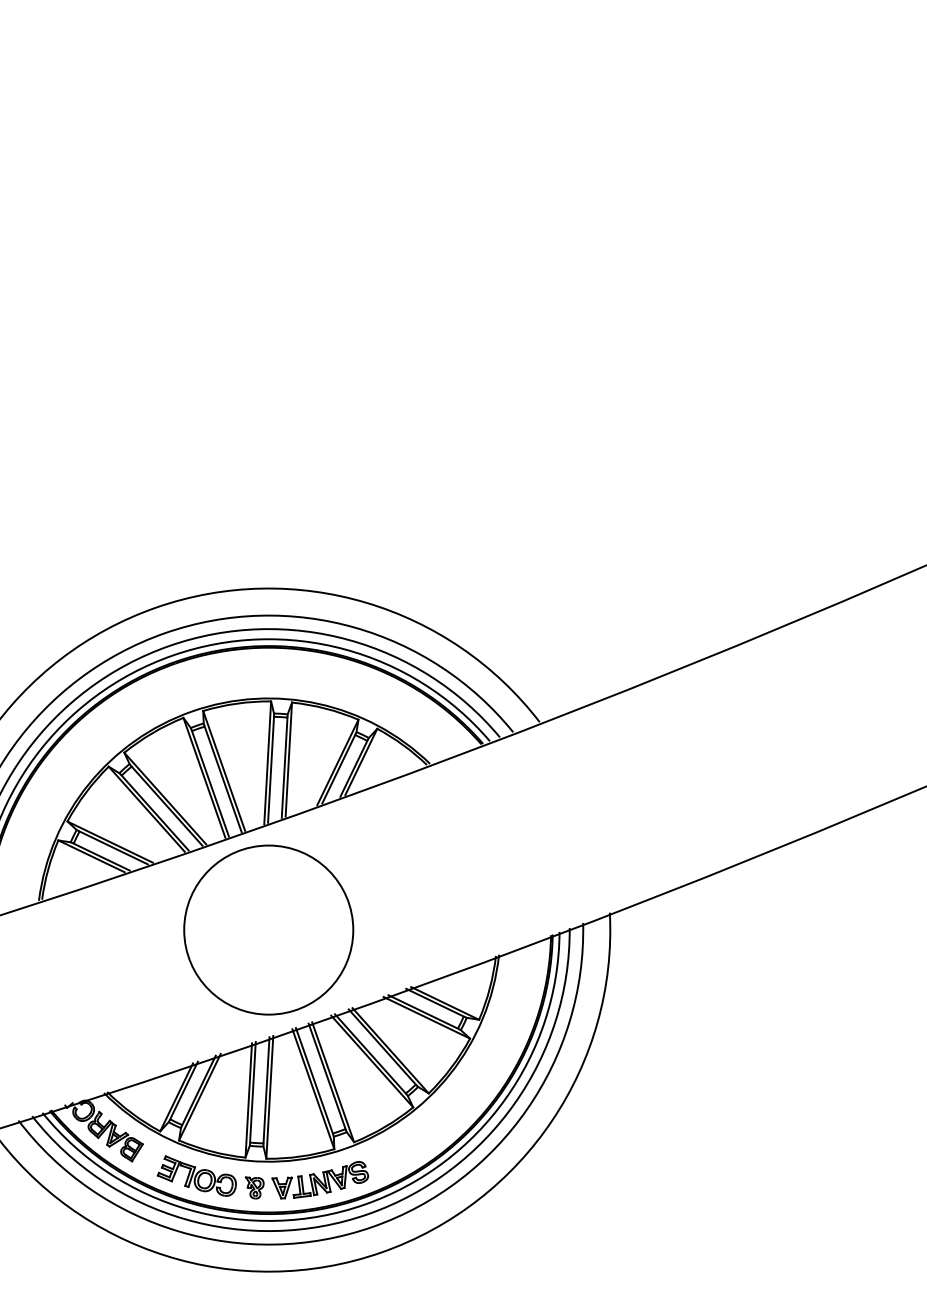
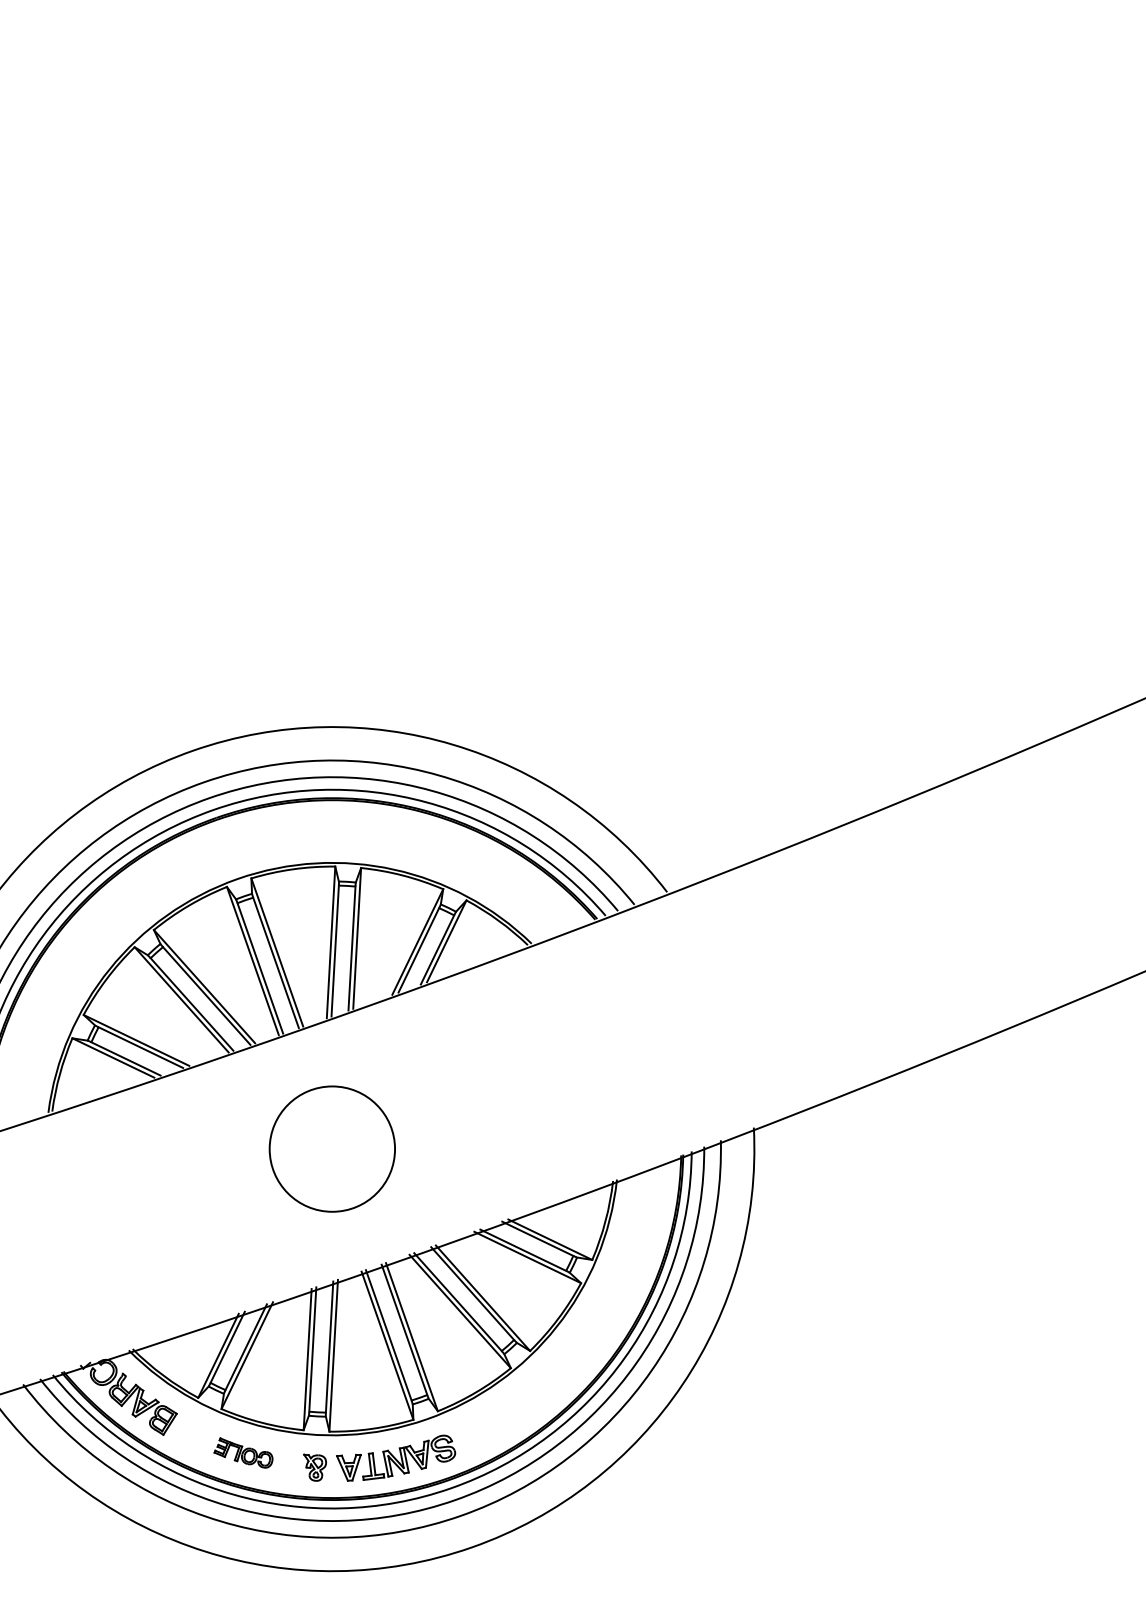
circle: (268, 929) -> (331, 1148), size x0.6
part: (196, 1175) -> (243, 1452), size x0.6

